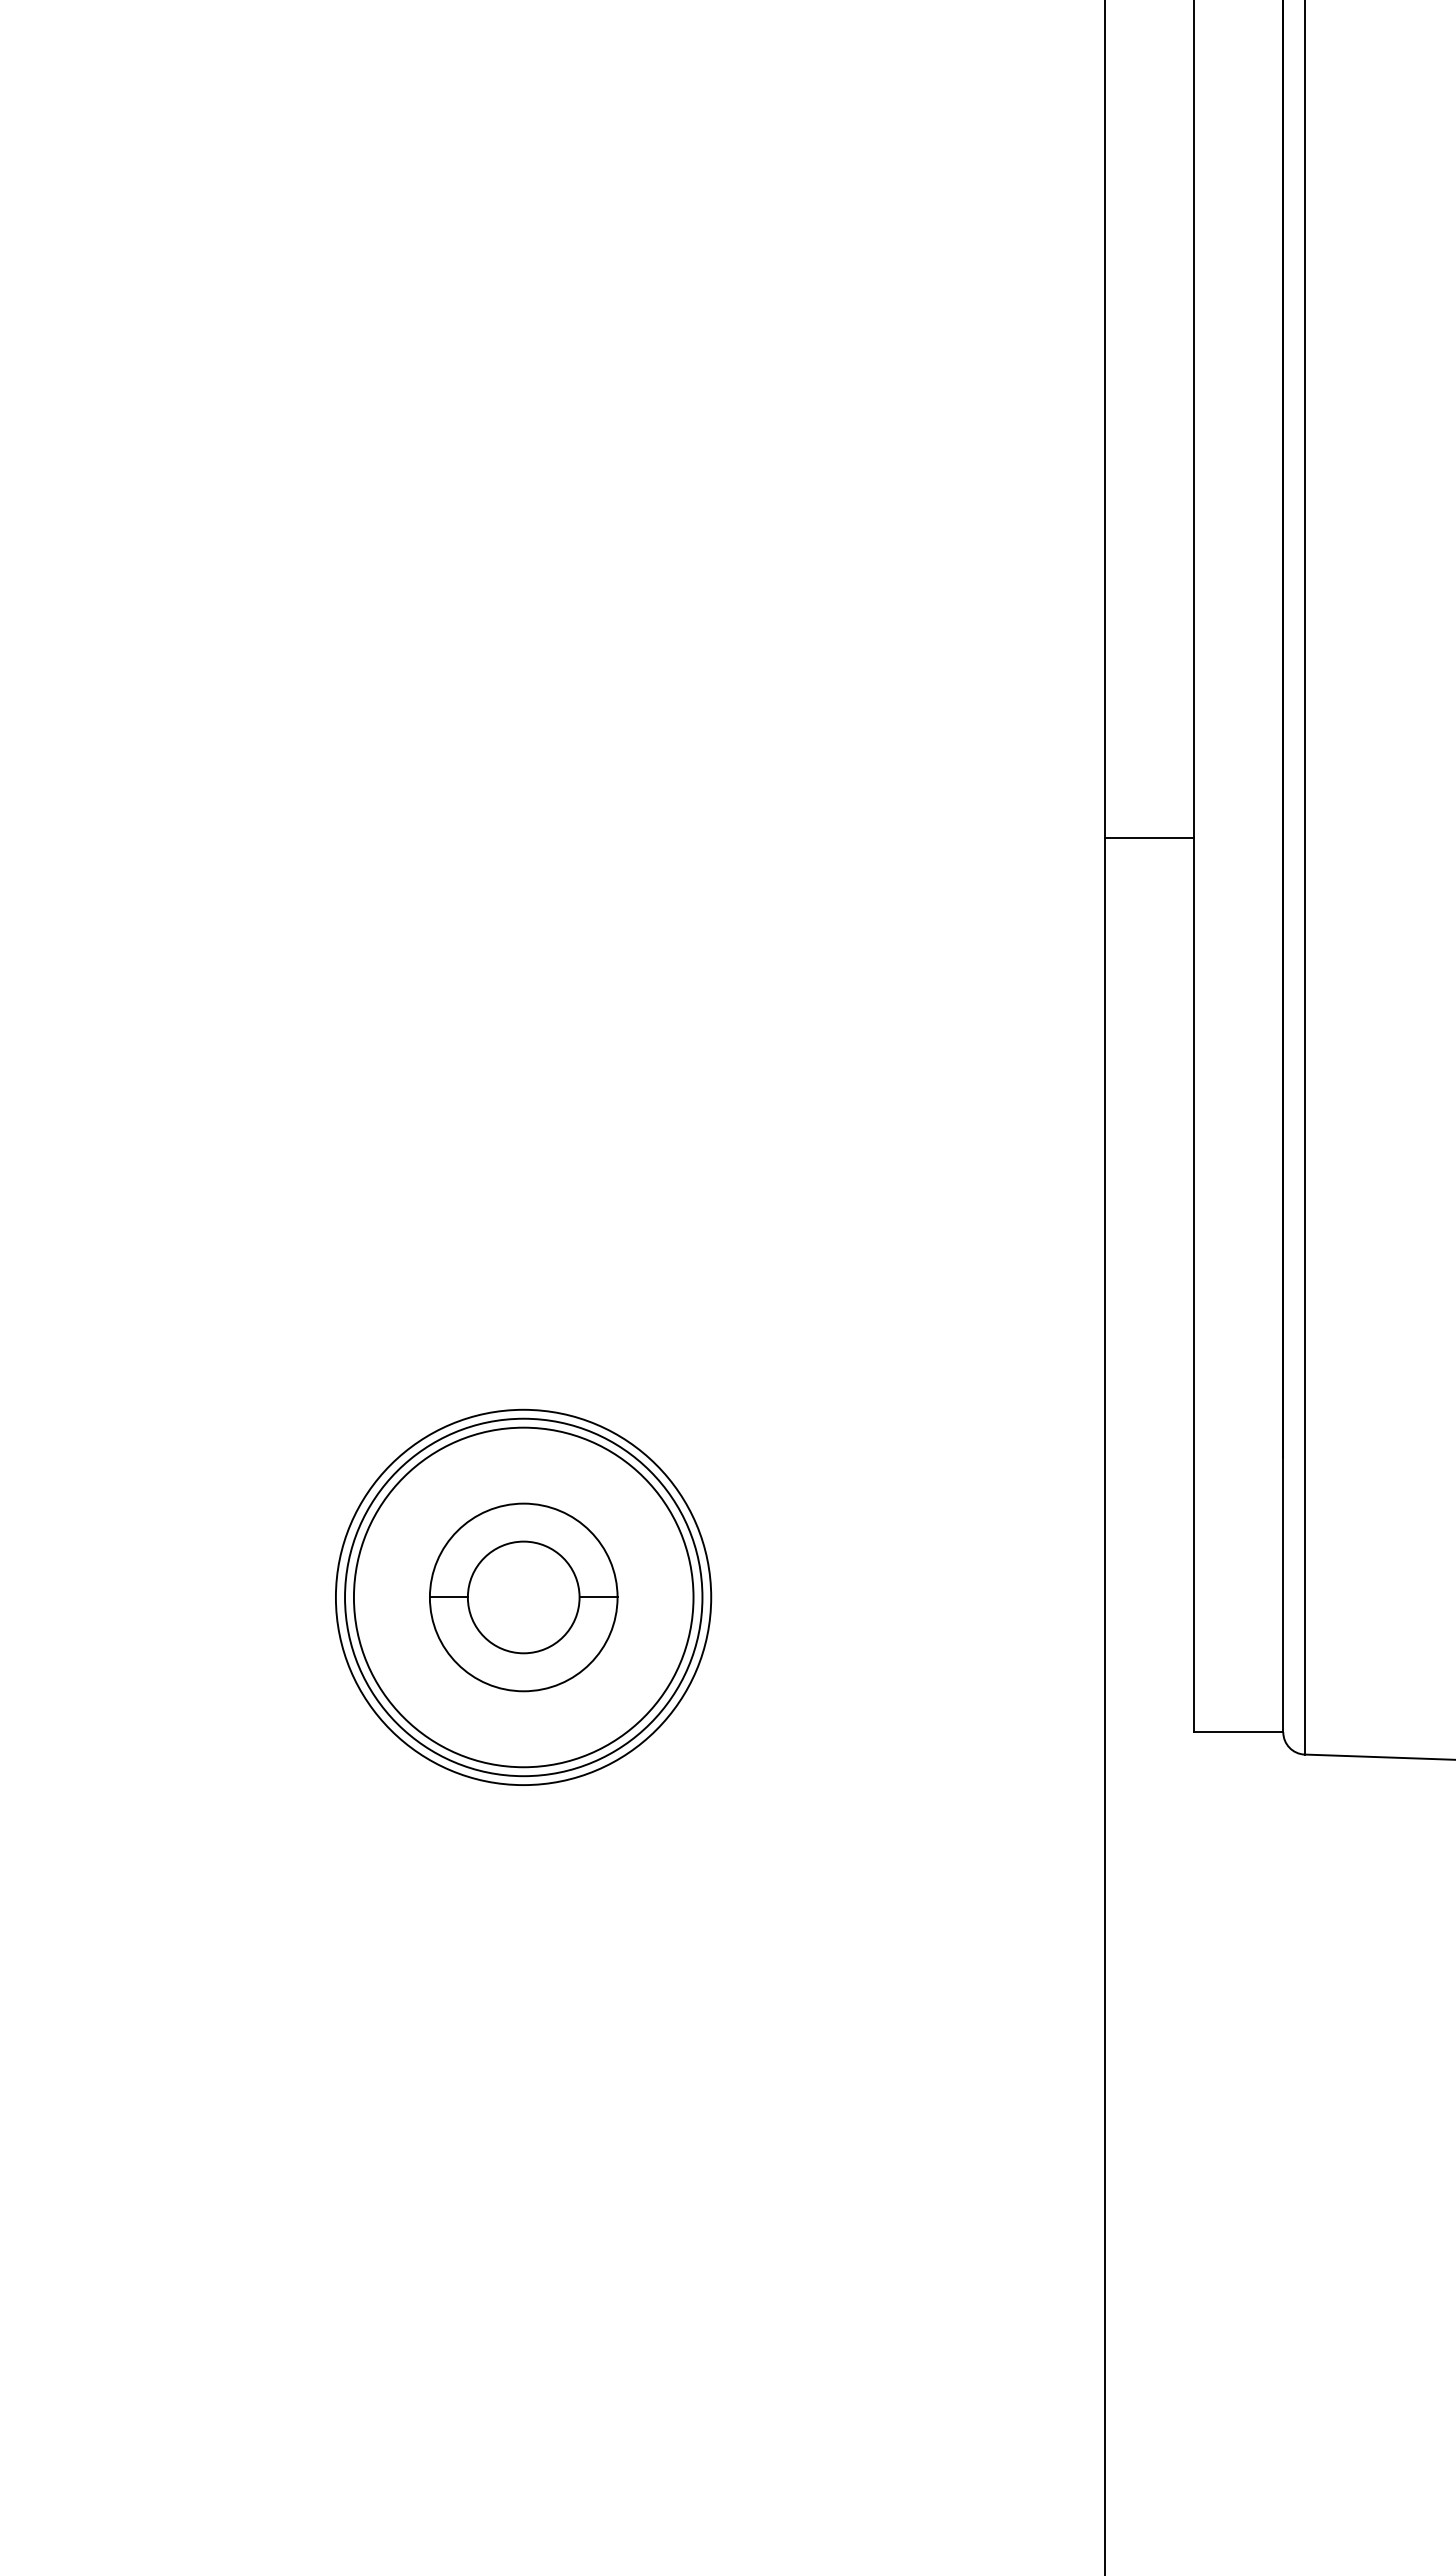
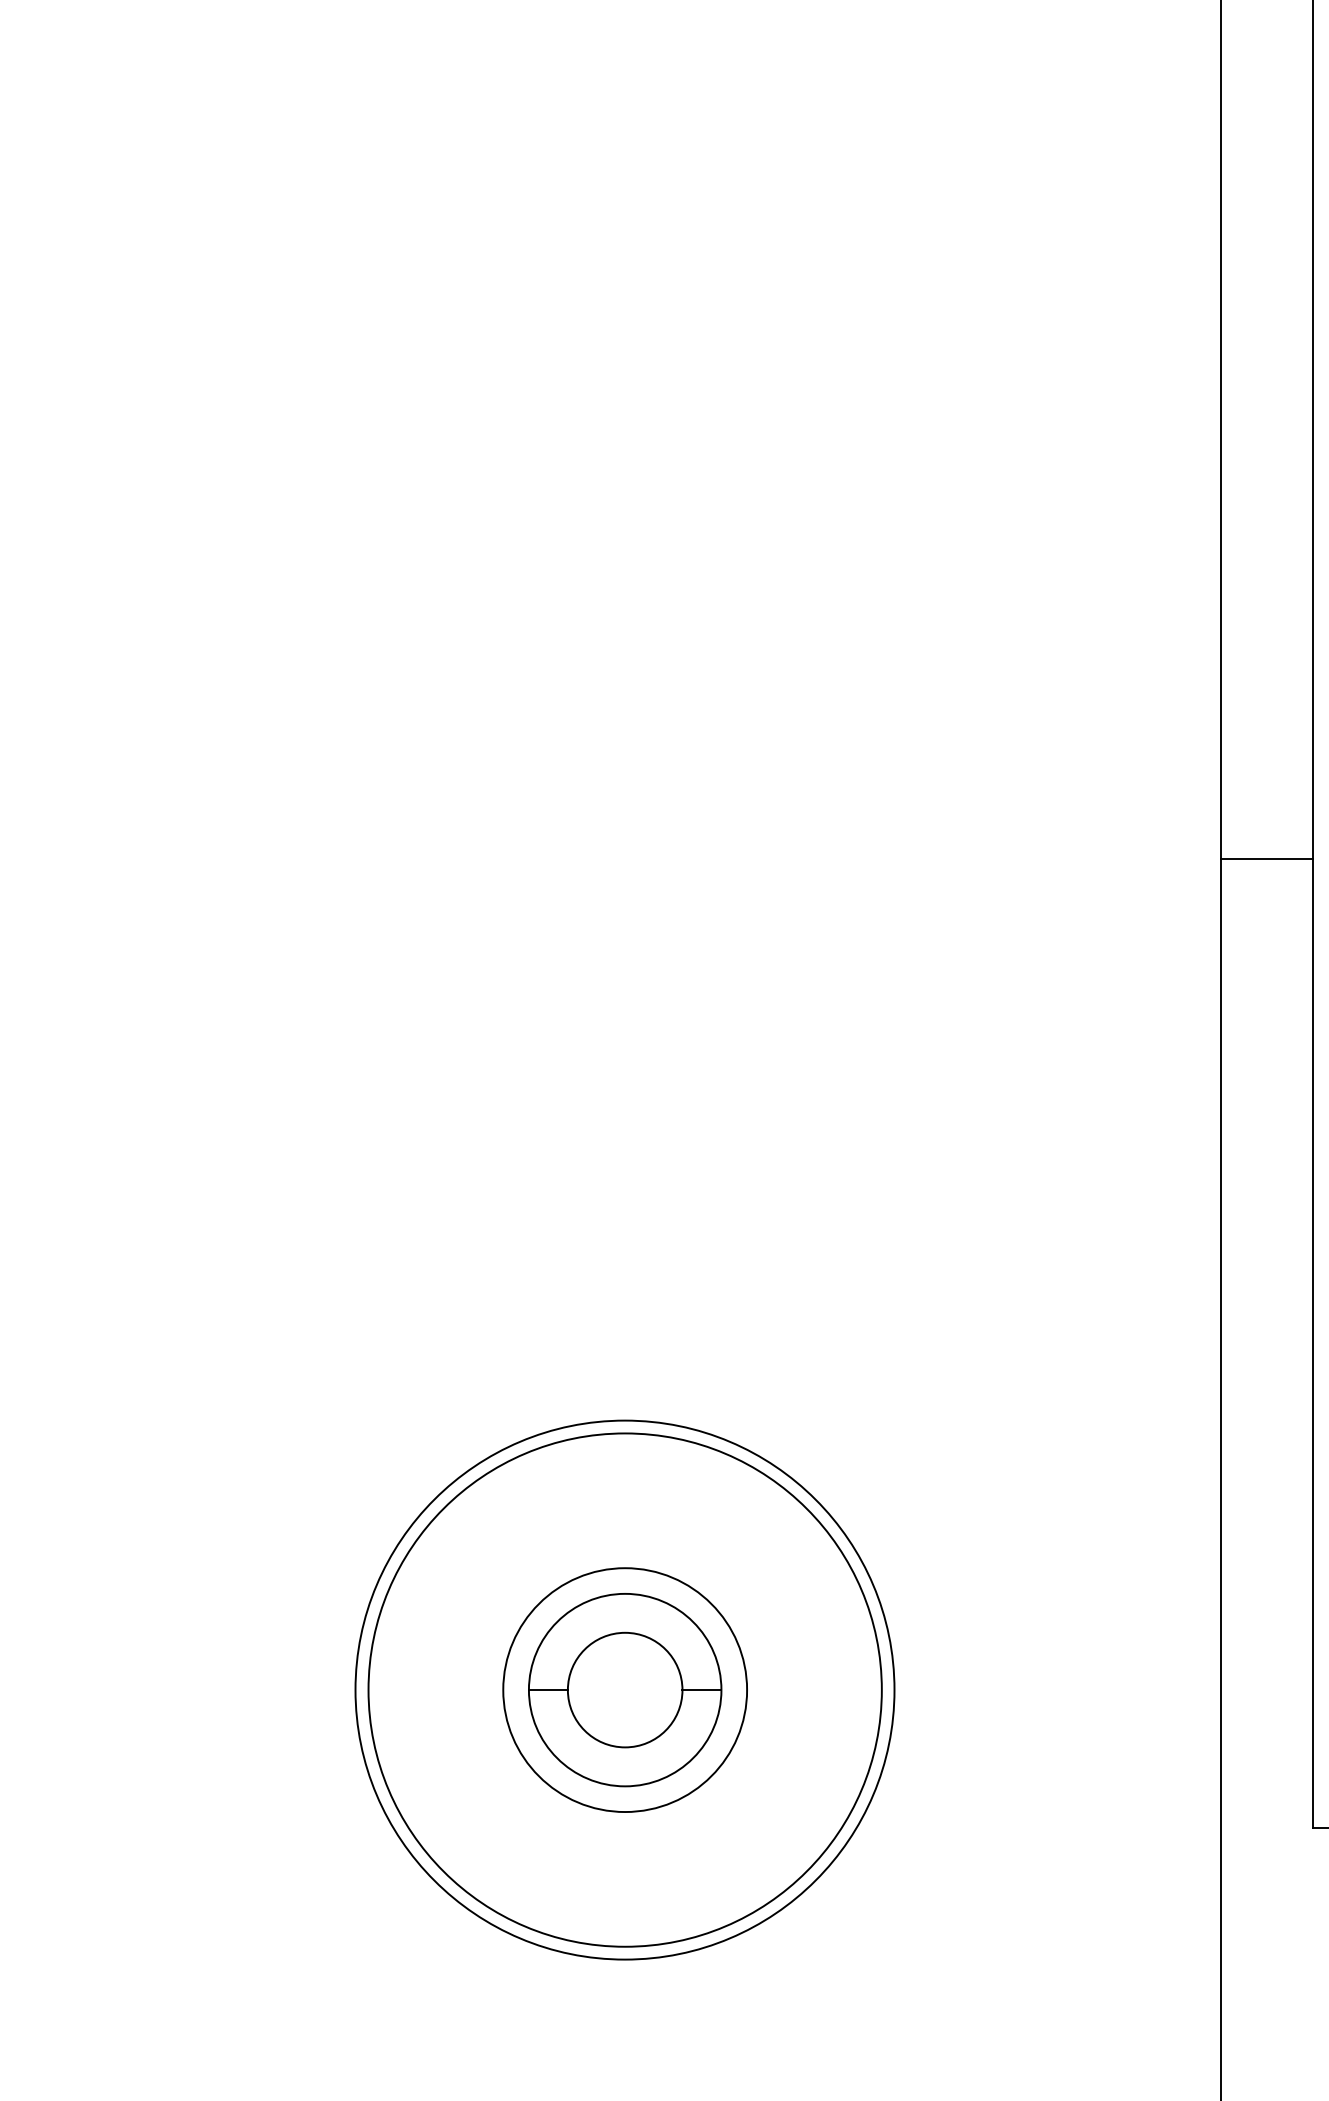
line: (1148, 837) -> (1266, 858), moved
circle: (523, 1597) -> (624, 1690), size x0.7
circle: (523, 1597) -> (624, 1690), size x1.4
circle: (523, 1597) -> (624, 1690), size x1.4

